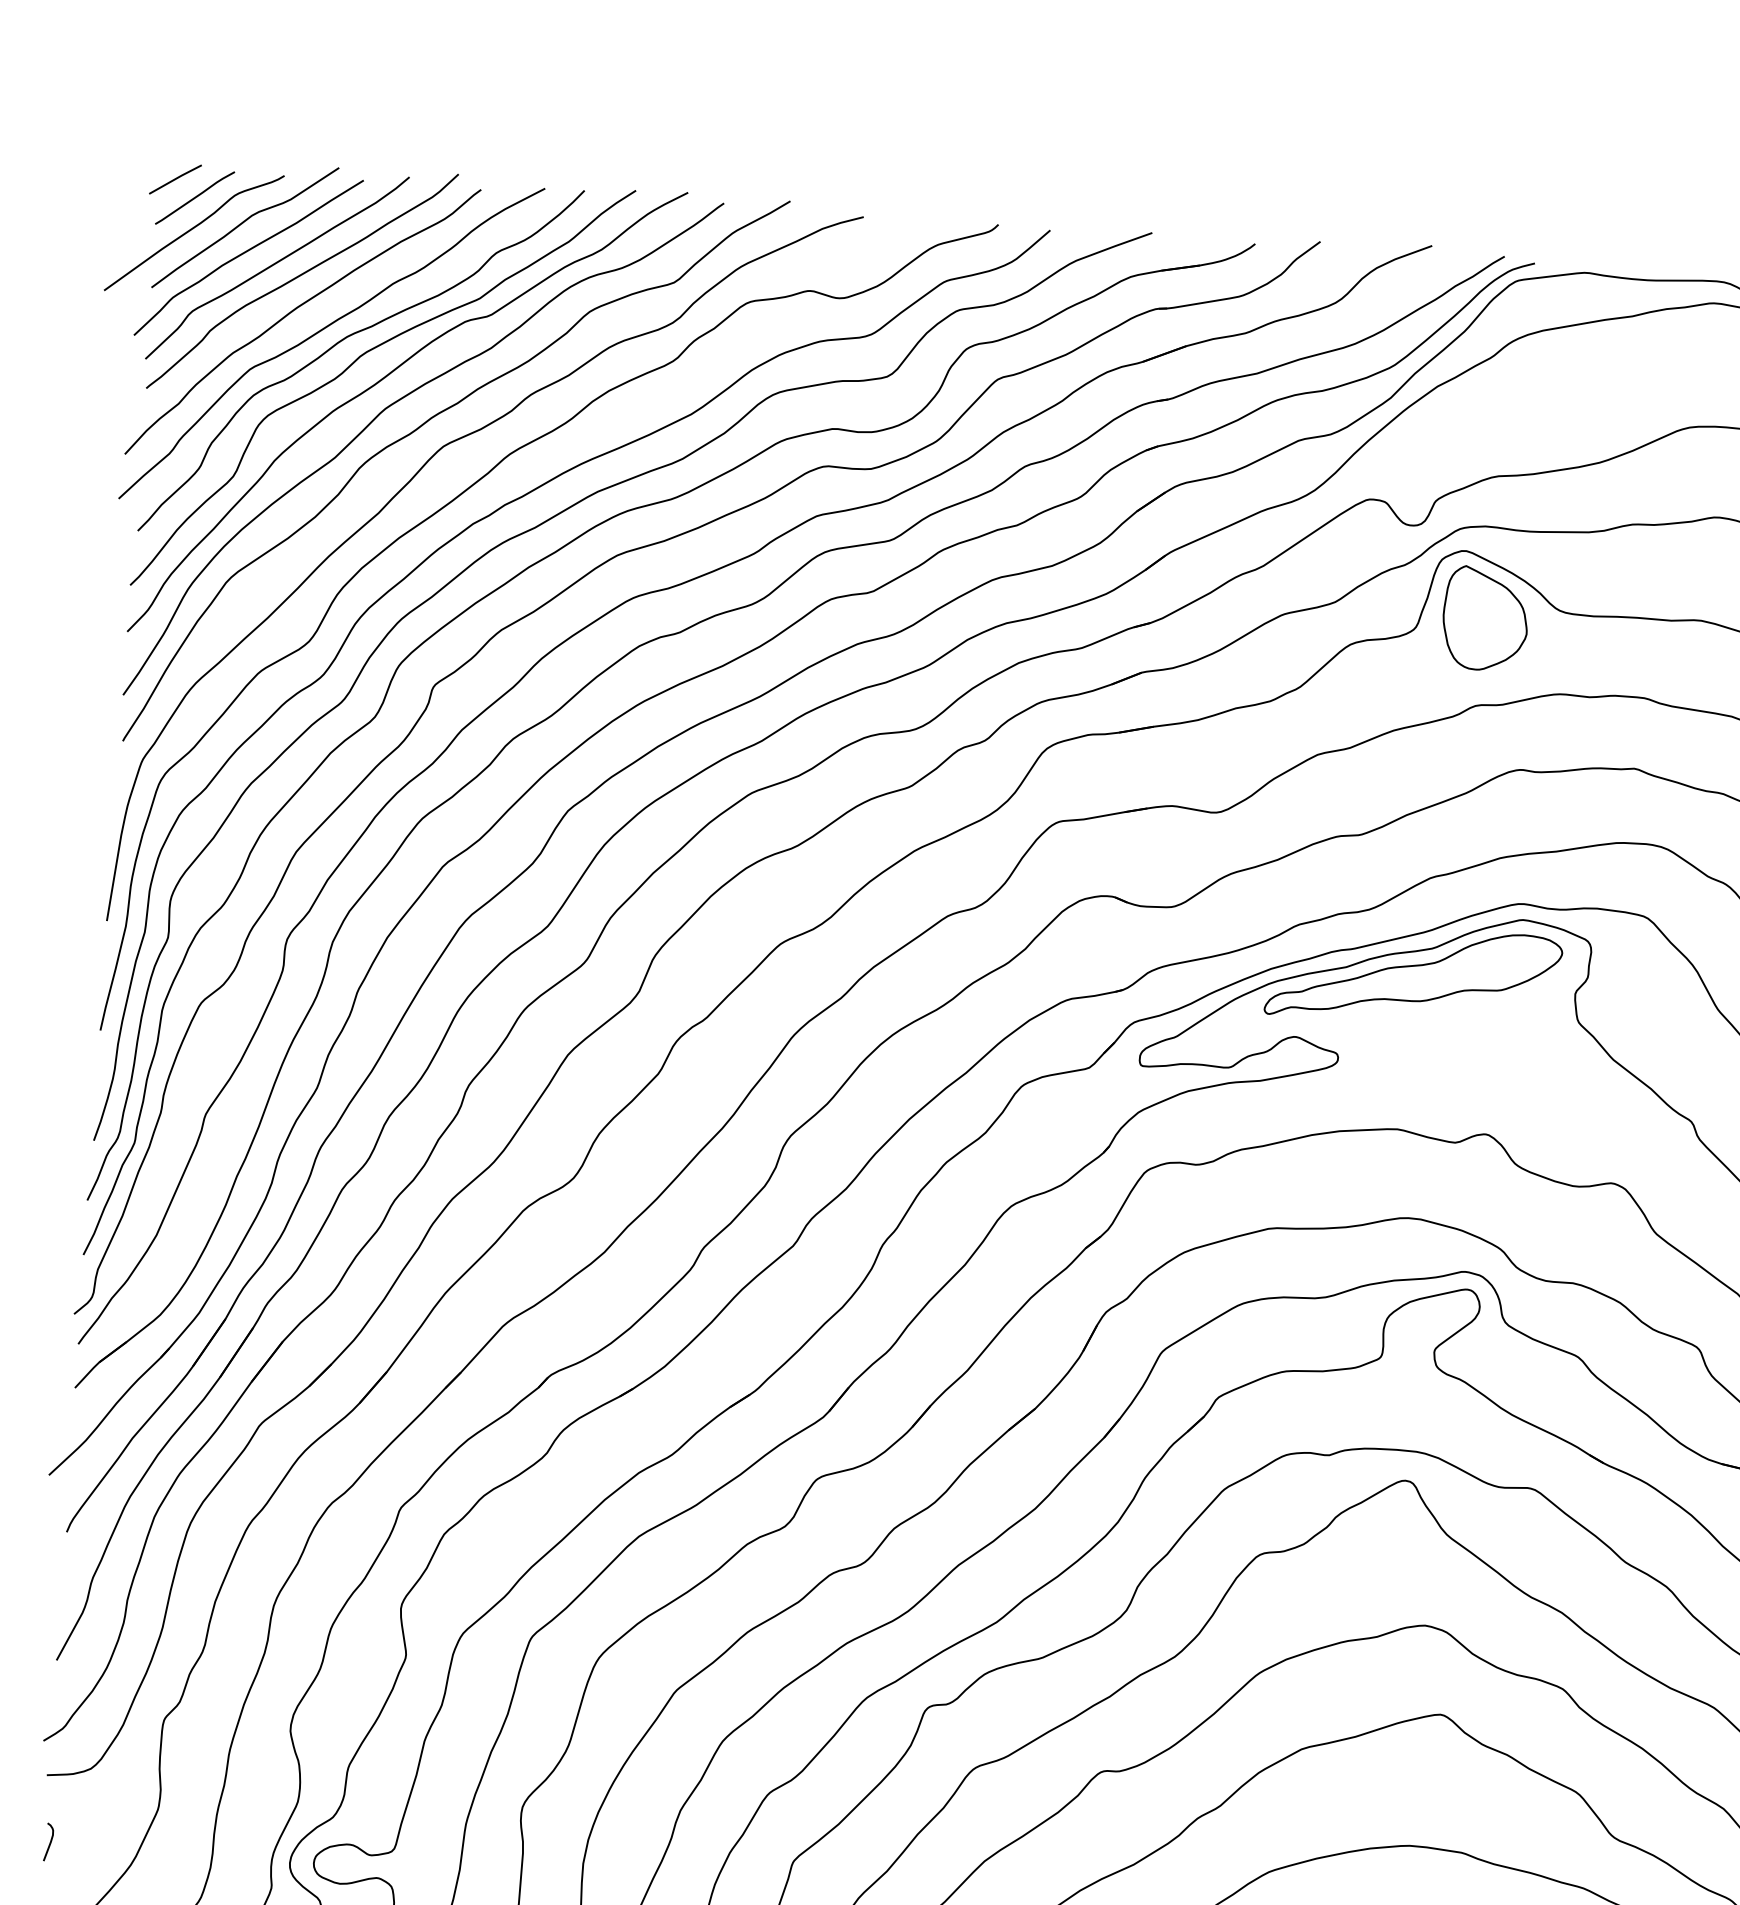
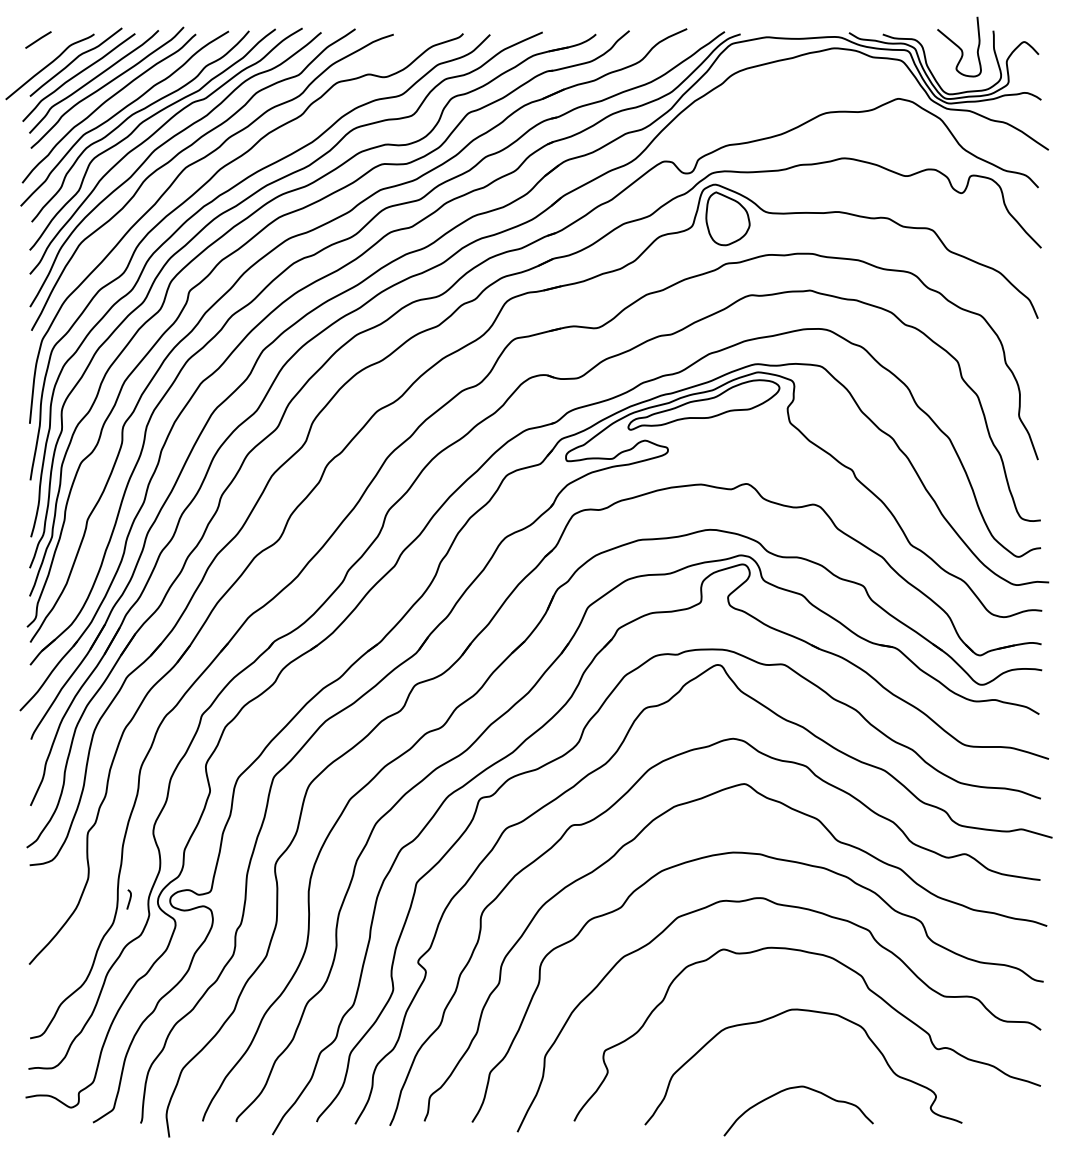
line: (193, 197) -> (48, 48), removed
curve: (49, 1841) -> (129, 899), moved

